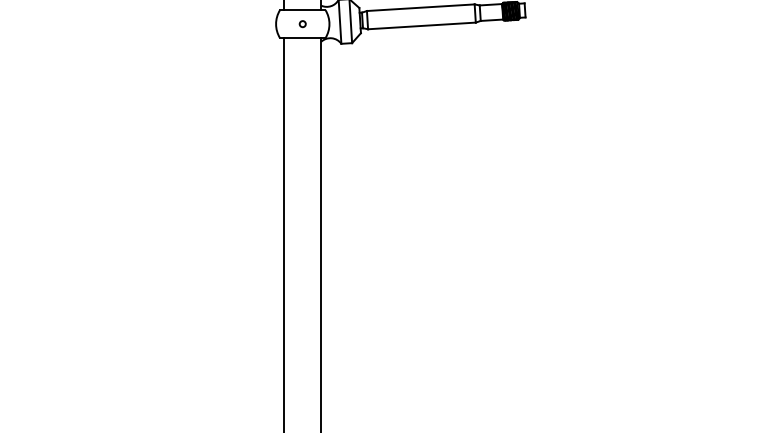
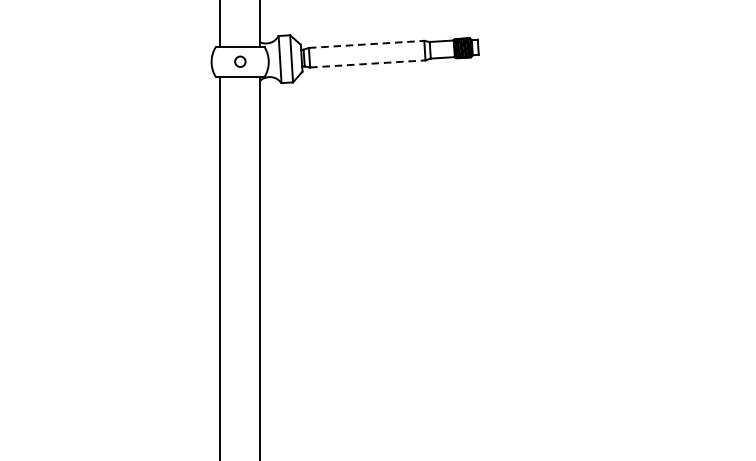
line: (420, 7) -> (366, 44), solid -> dashed
circle: (302, 24) -> (239, 62), size x1.6
line: (421, 25) -> (367, 63), solid -> dashed

